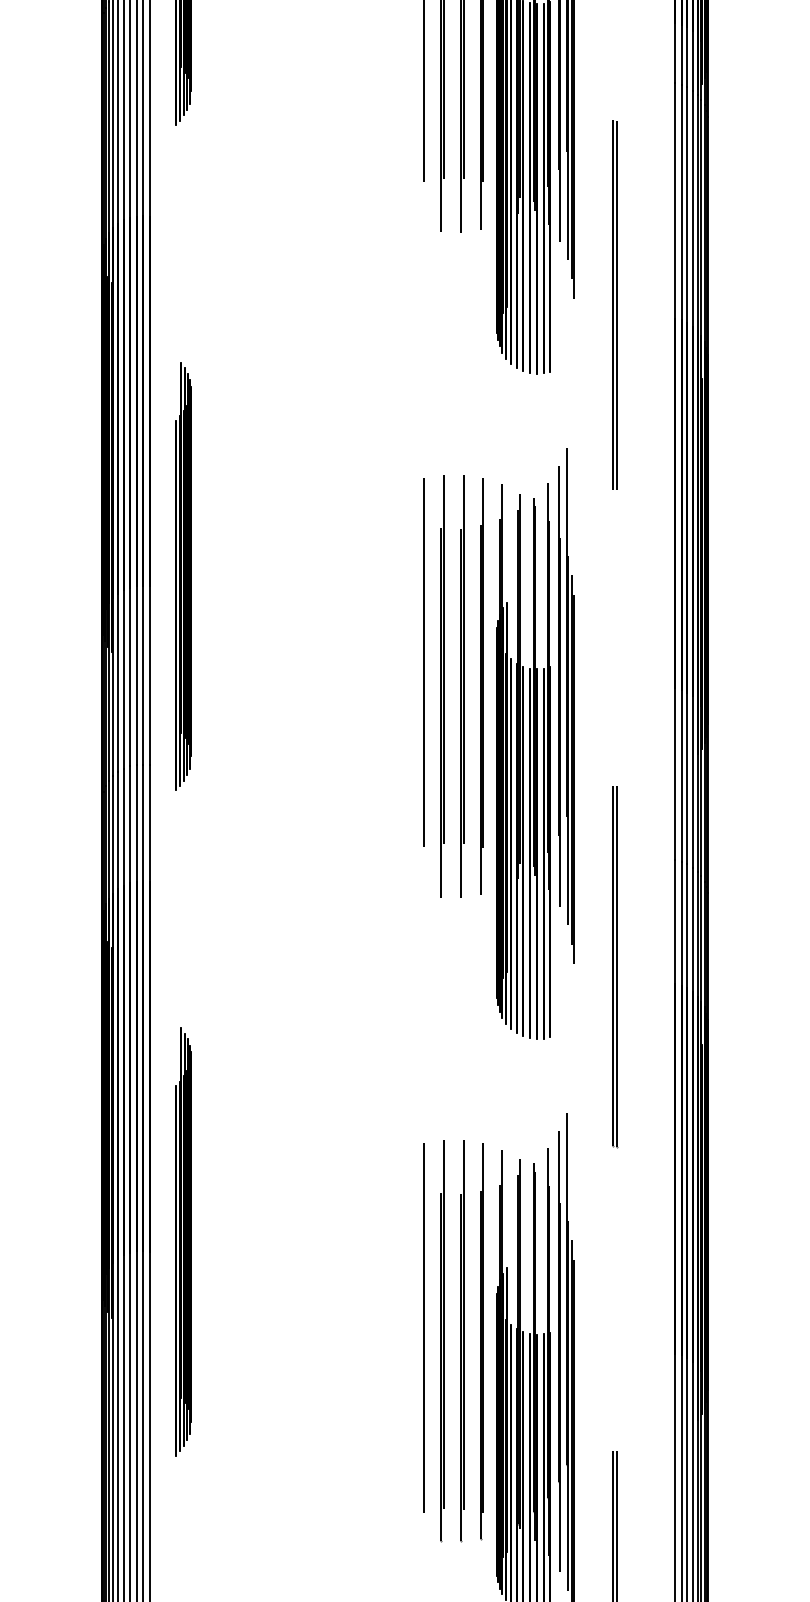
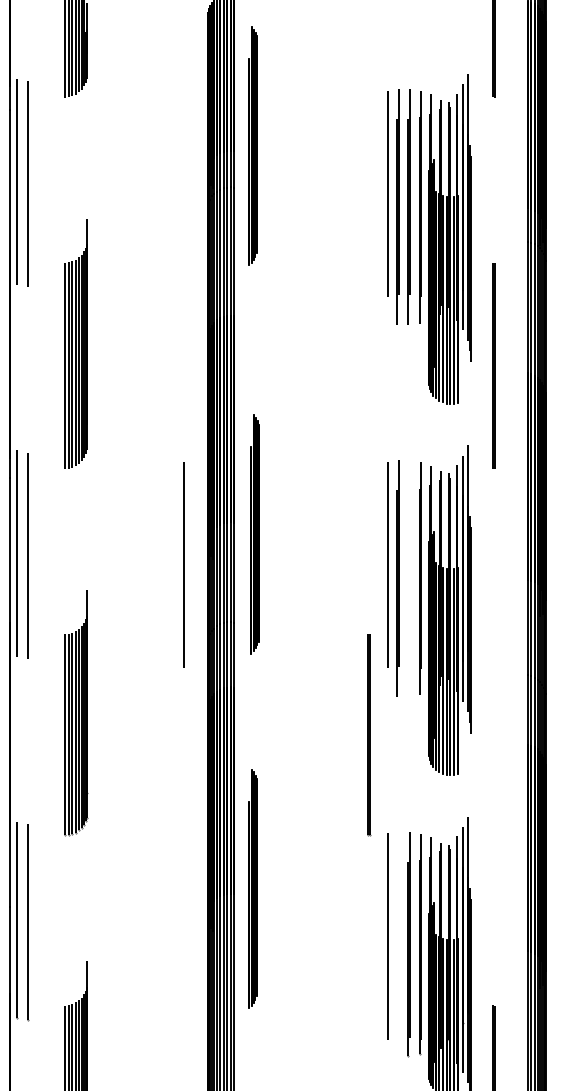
part: (182, 577) -> (254, 534), moved
line: (58, 661) -> (183, 564), added
line: (461, 686) -> (408, 578), removed
line: (615, 967) -> (369, 735), moved
line: (441, 1341) -> (397, 944), removed

